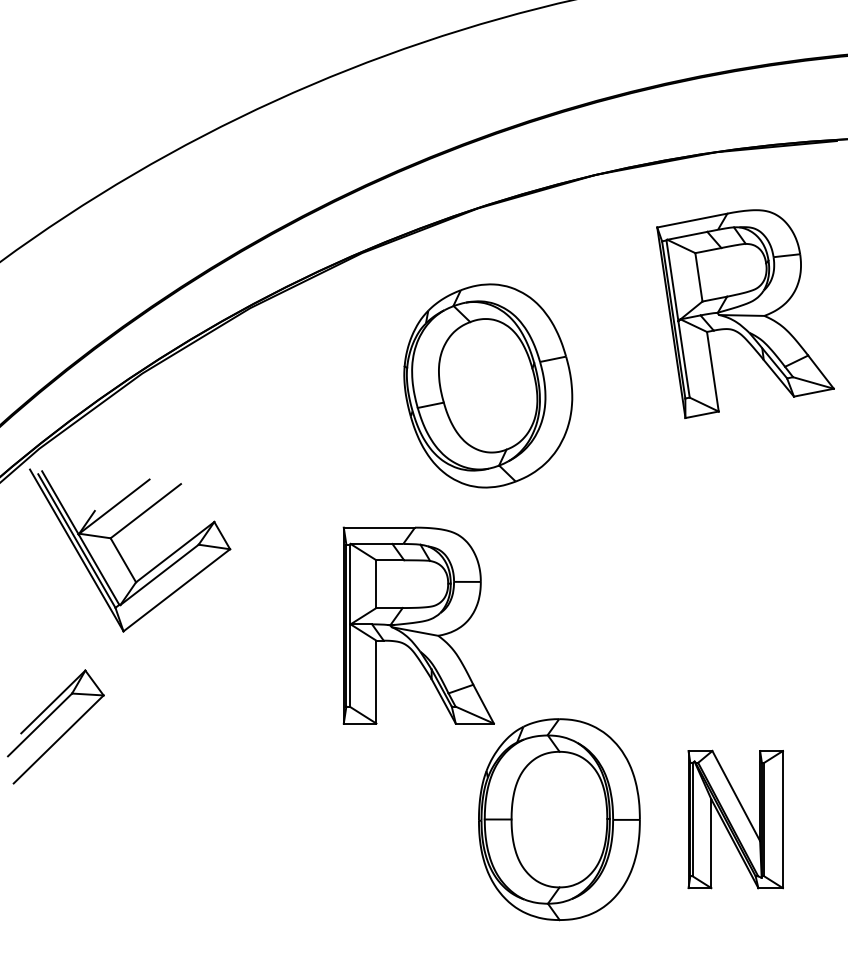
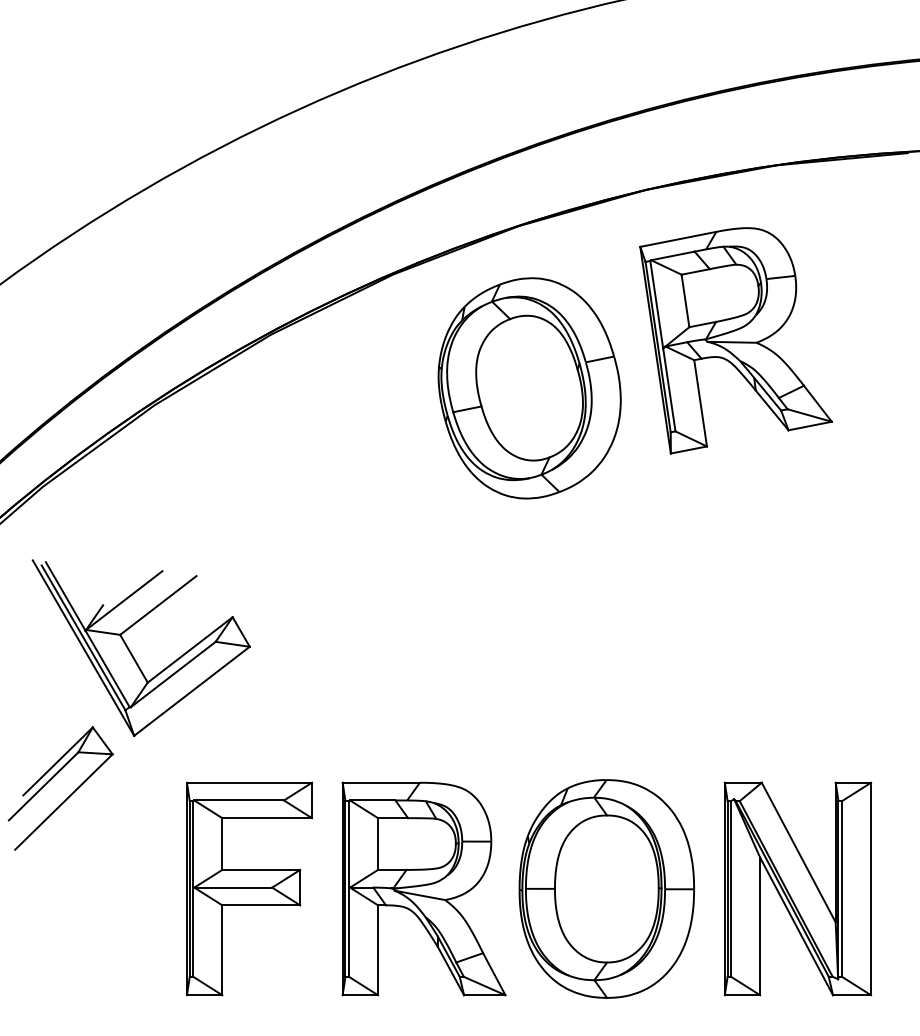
part: (745, 313) -> (735, 340), moved
part: (488, 385) -> (529, 387), moved
part: (121, 554) -> (131, 652), moved
part: (418, 625) -> (423, 888), moved
part: (229, 819) -> (249, 888), added
part: (735, 819) -> (797, 888), size x1.43

